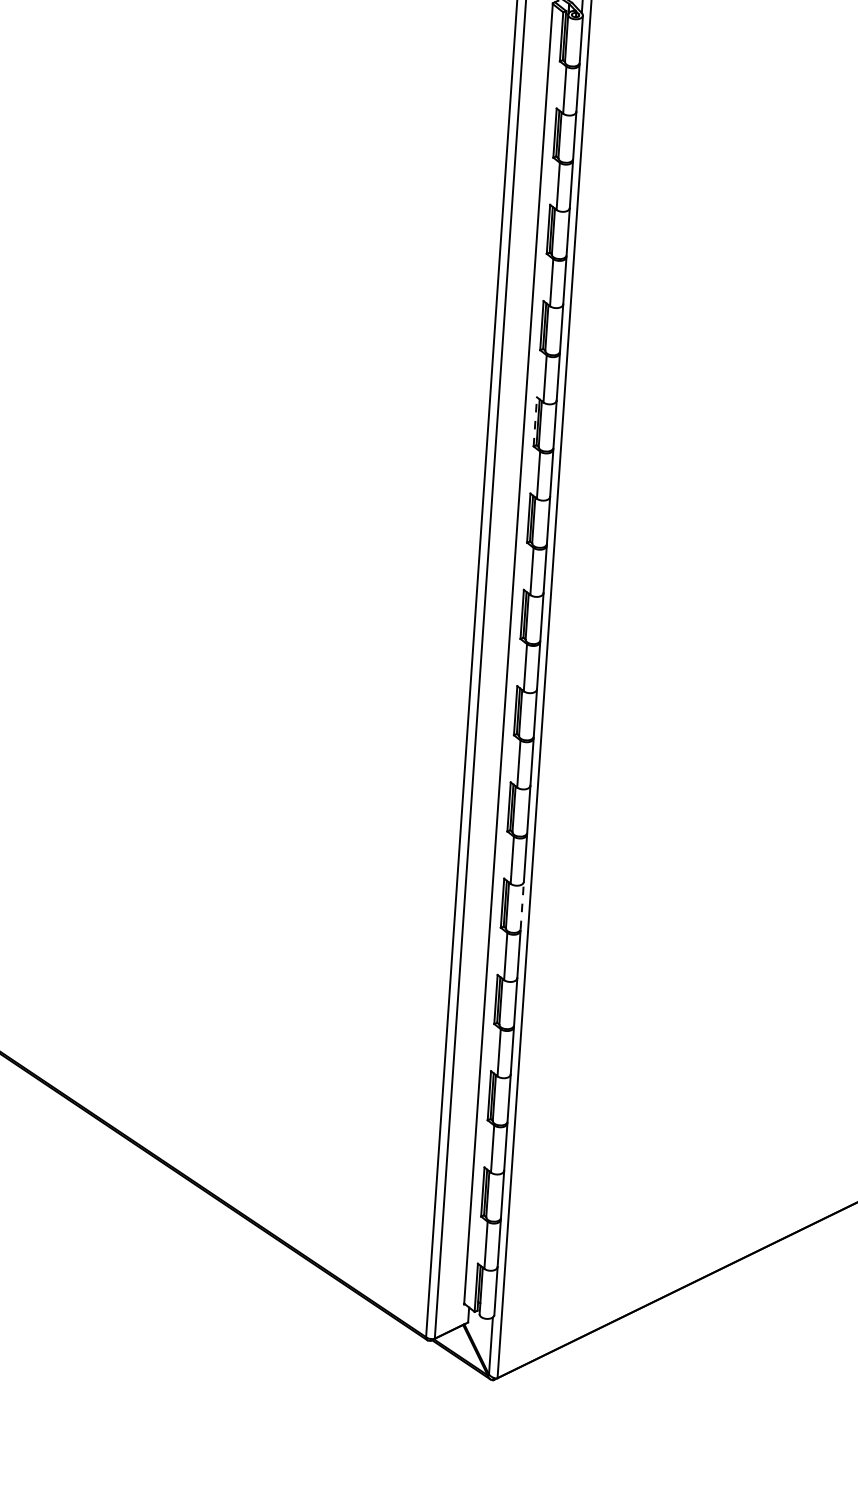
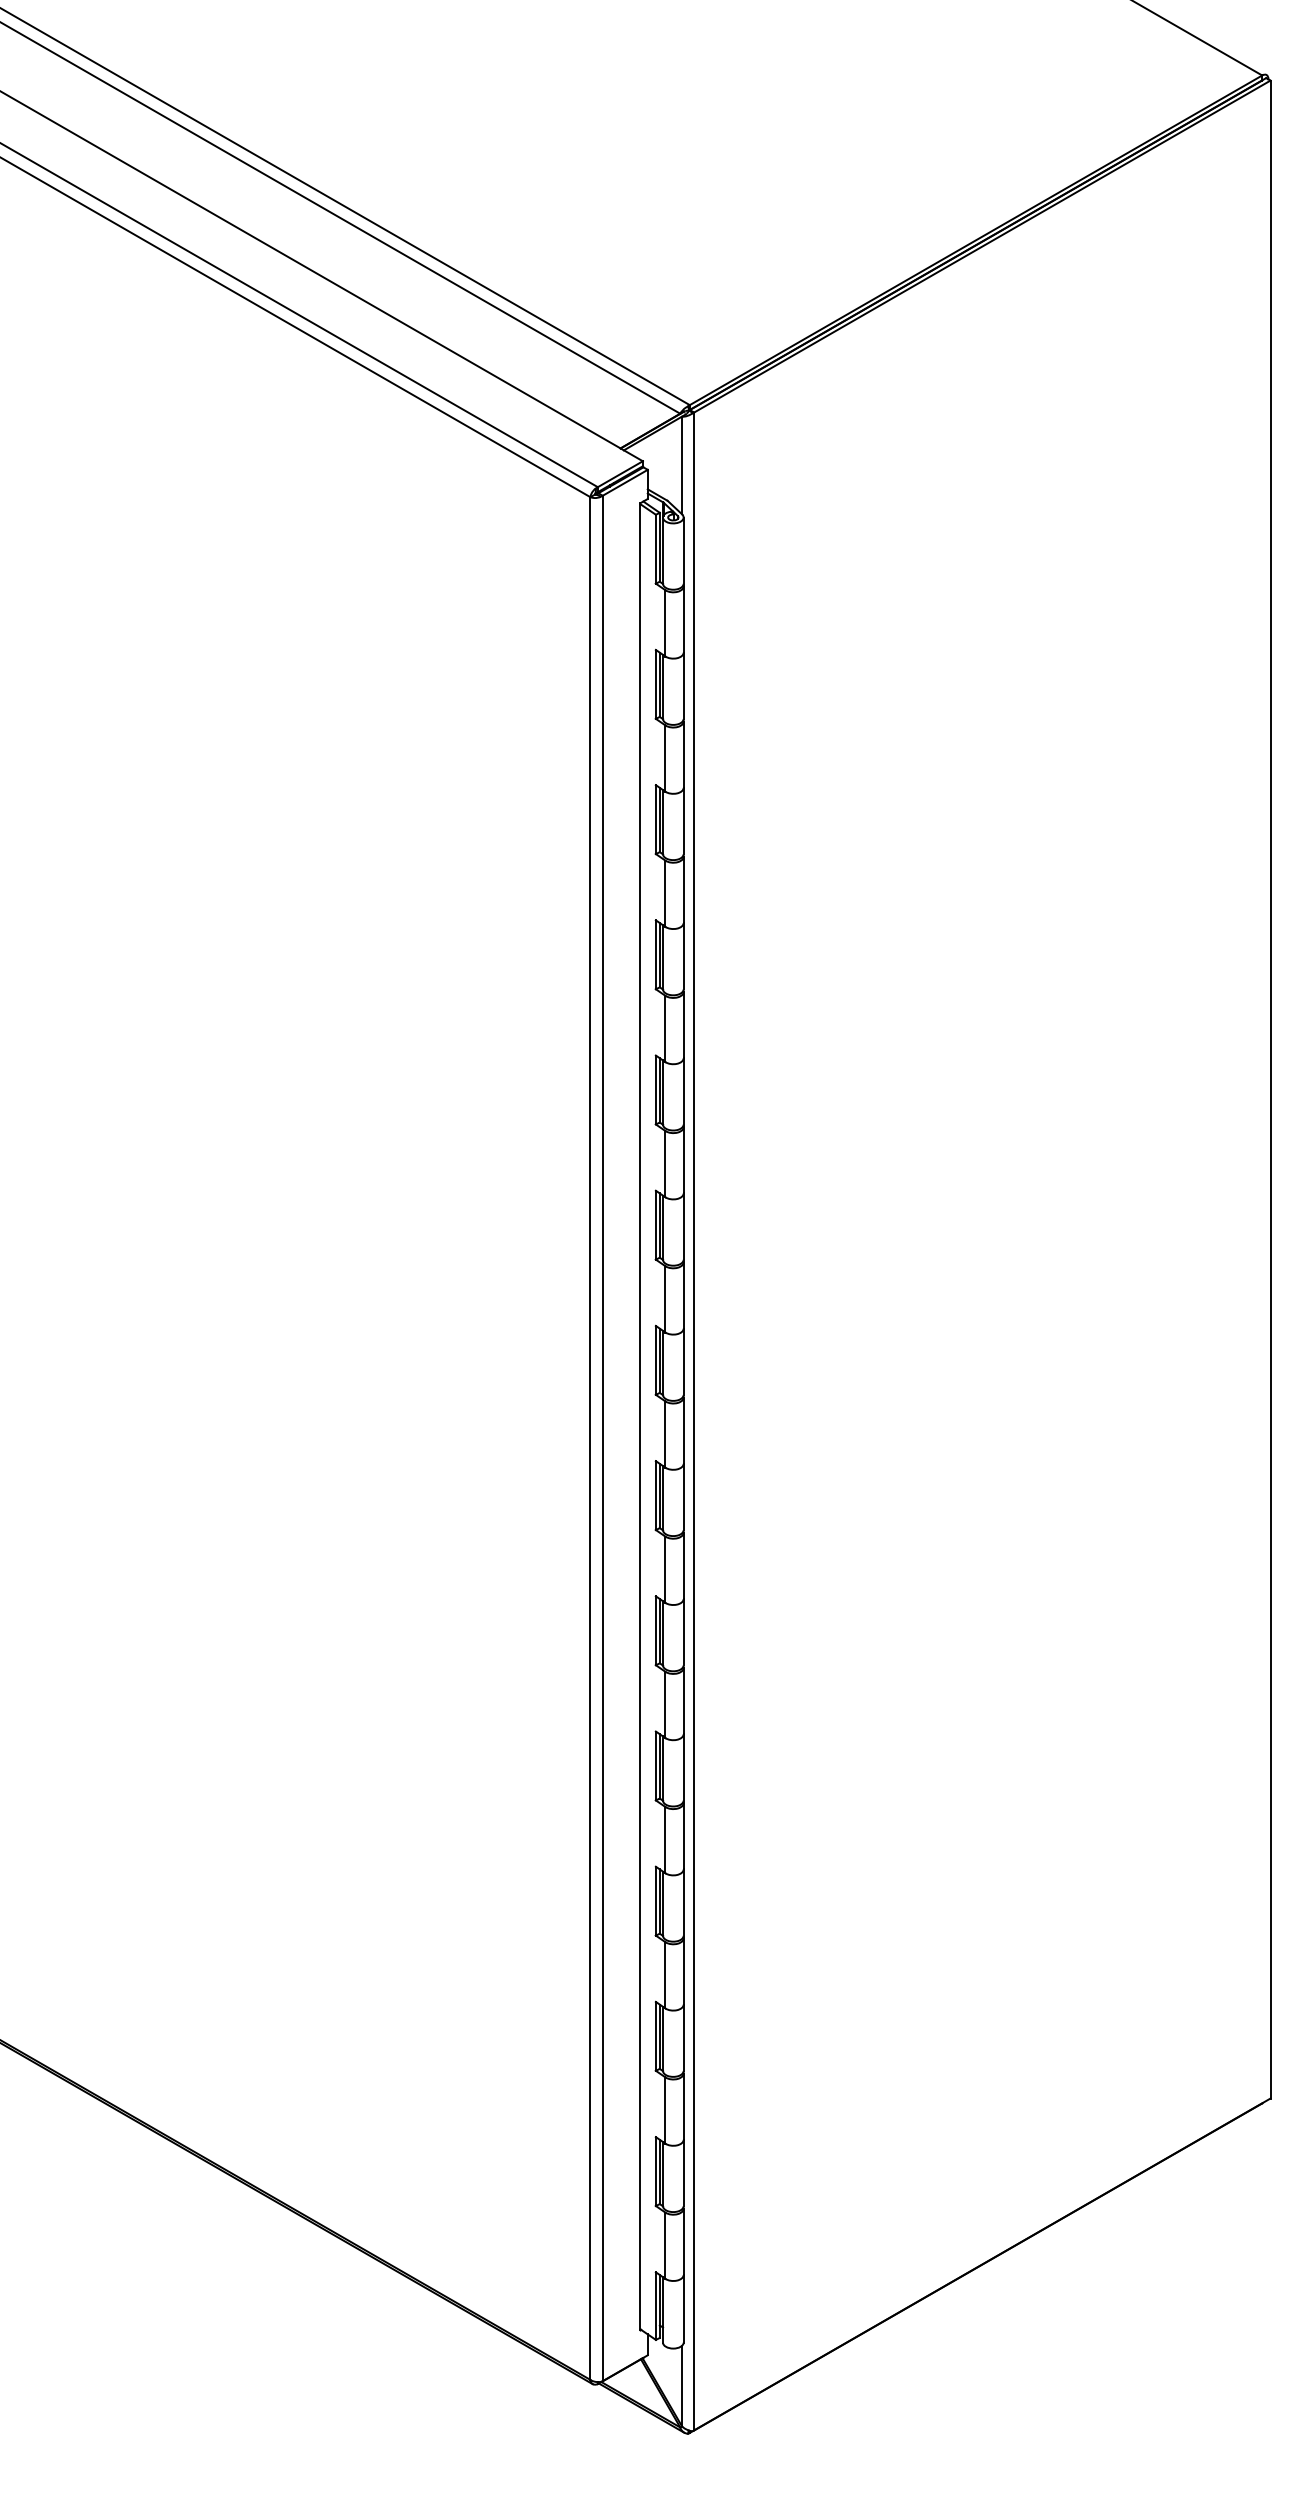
line: (535, 421) -> (655, 1089), dashed -> solid
line: (522, 904) -> (683, 1766), dashed -> solid

